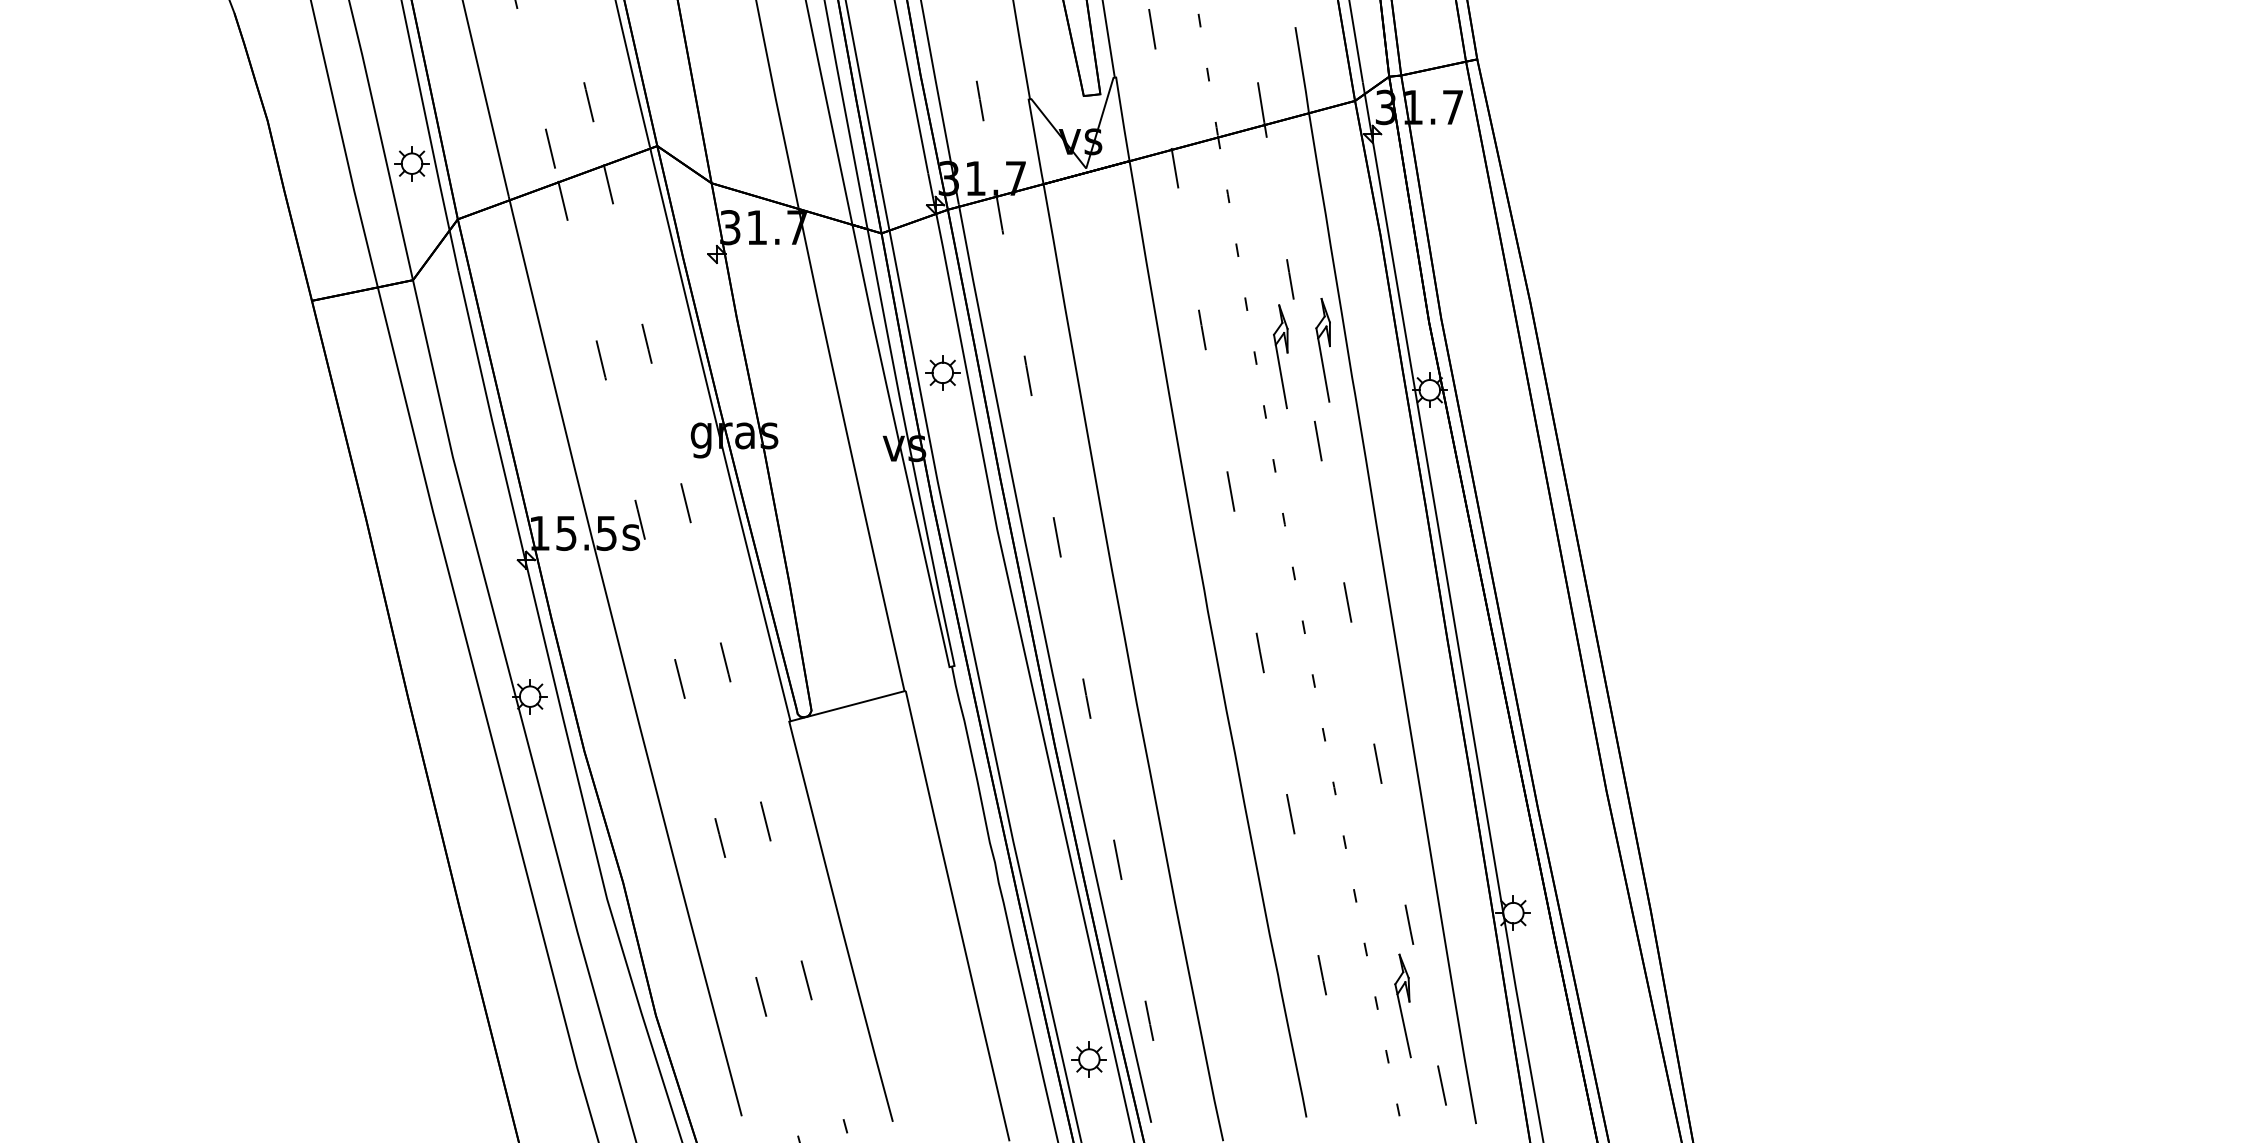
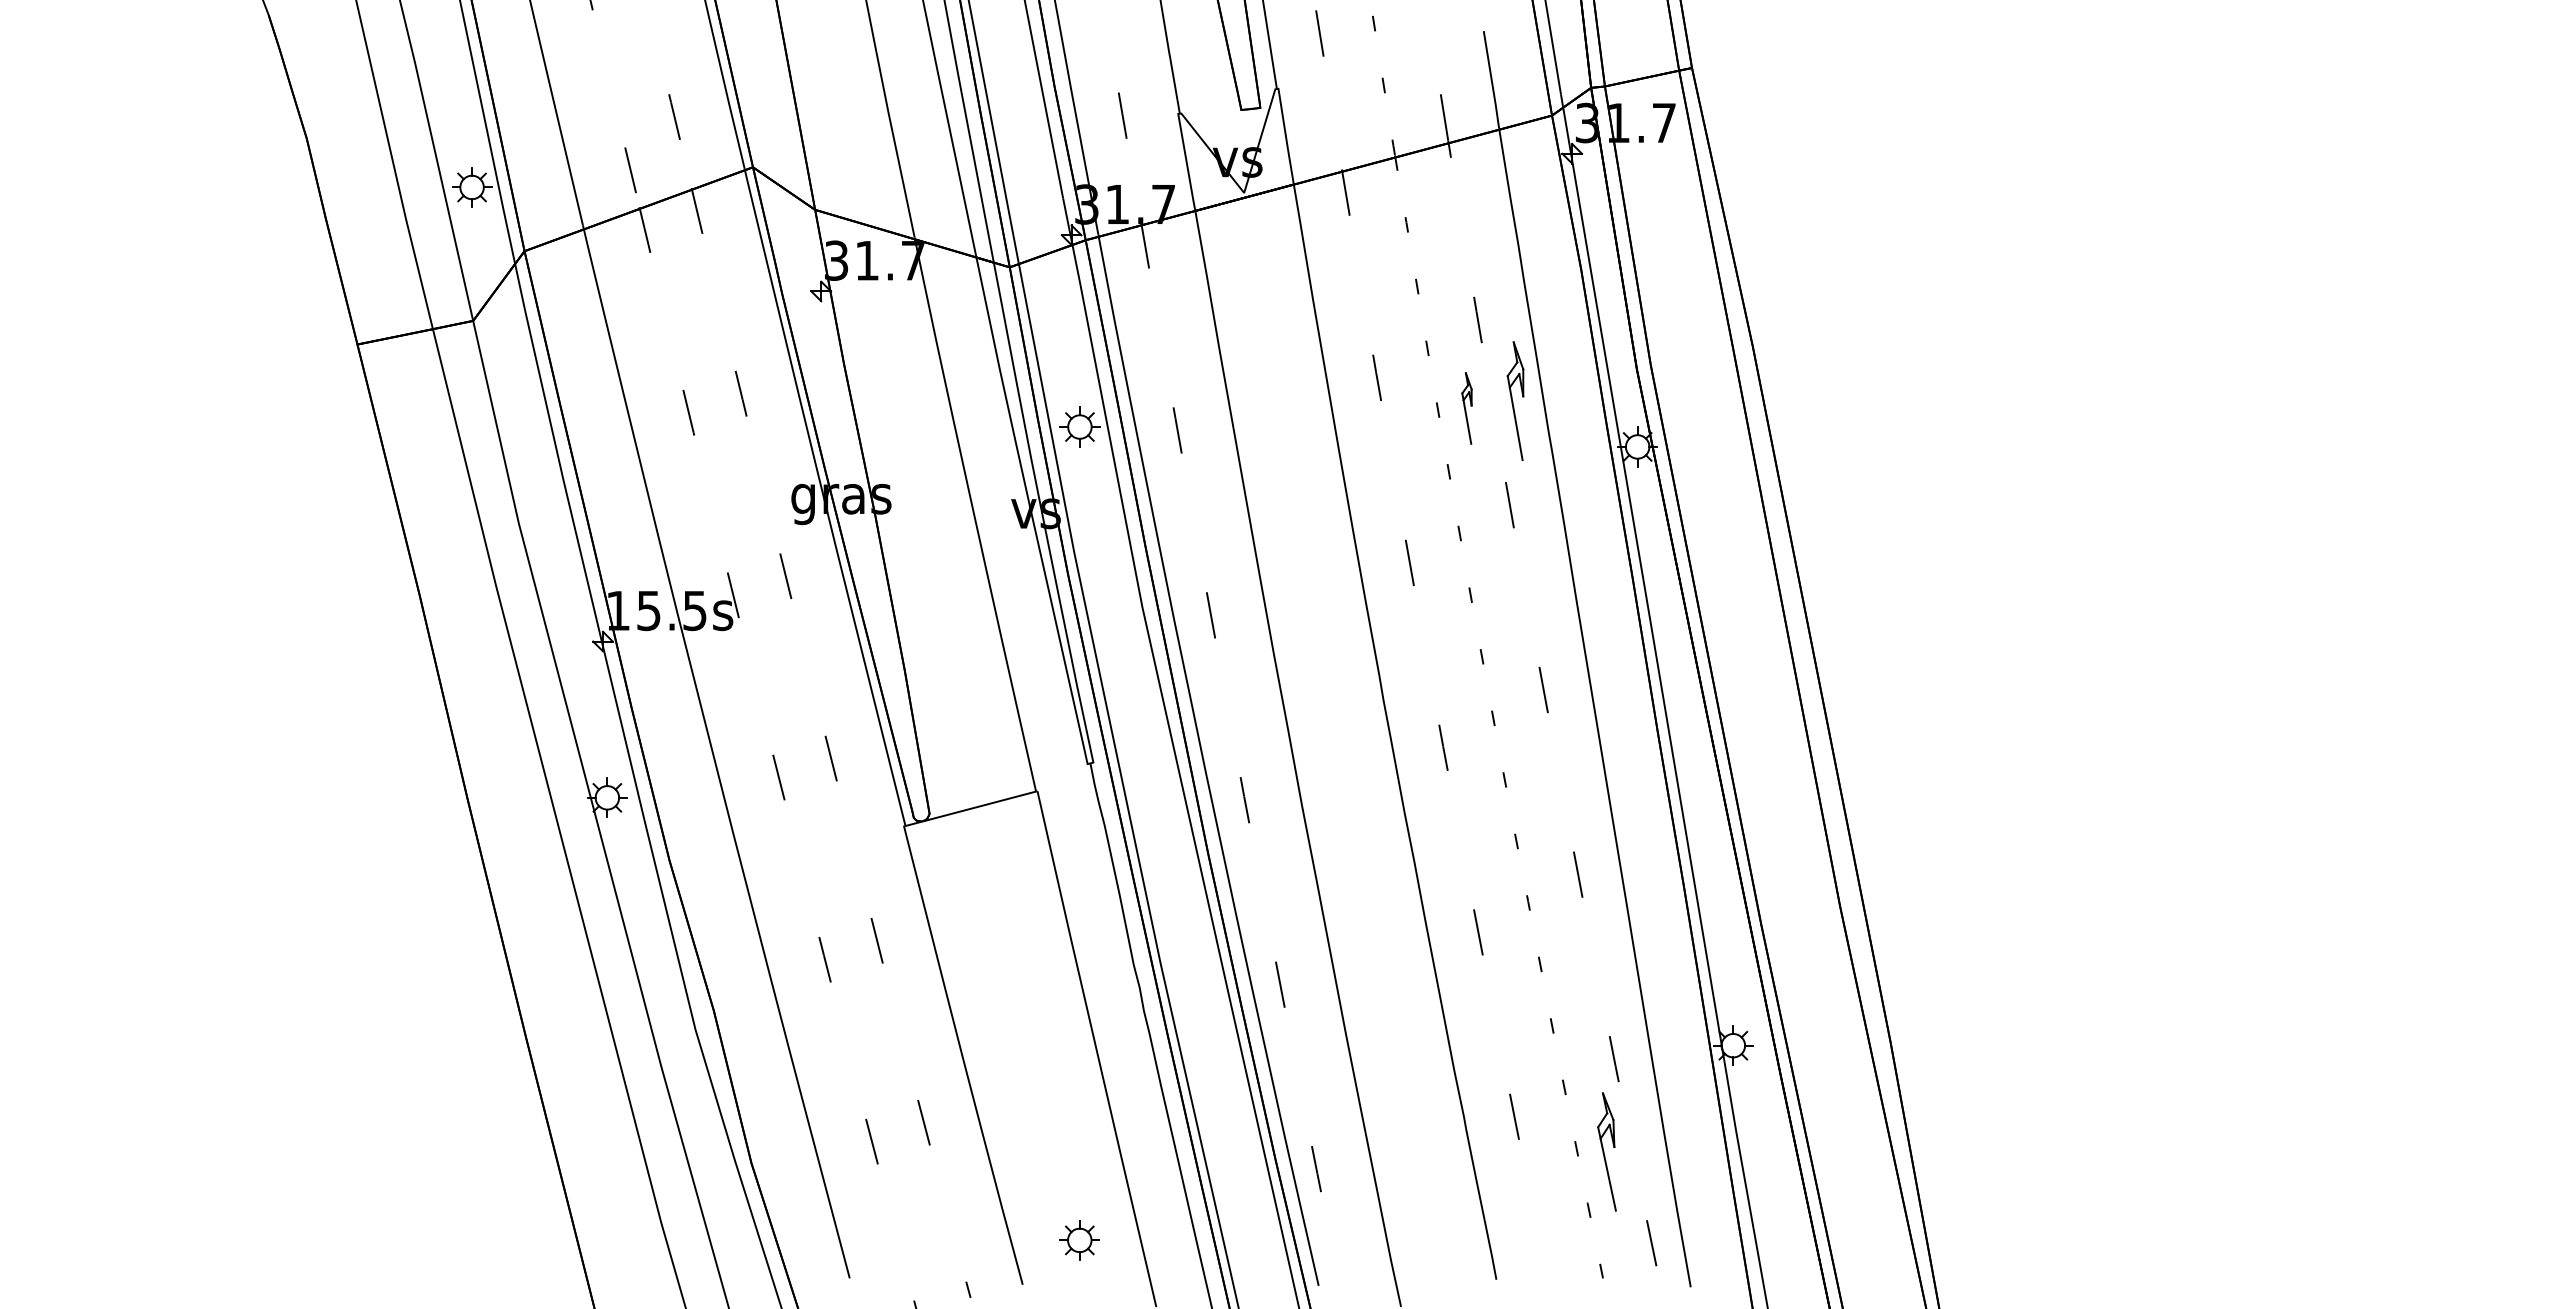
part: (1280, 356) -> (1466, 408), size x0.6
part: (1089, 1059) -> (1079, 1240), moved

